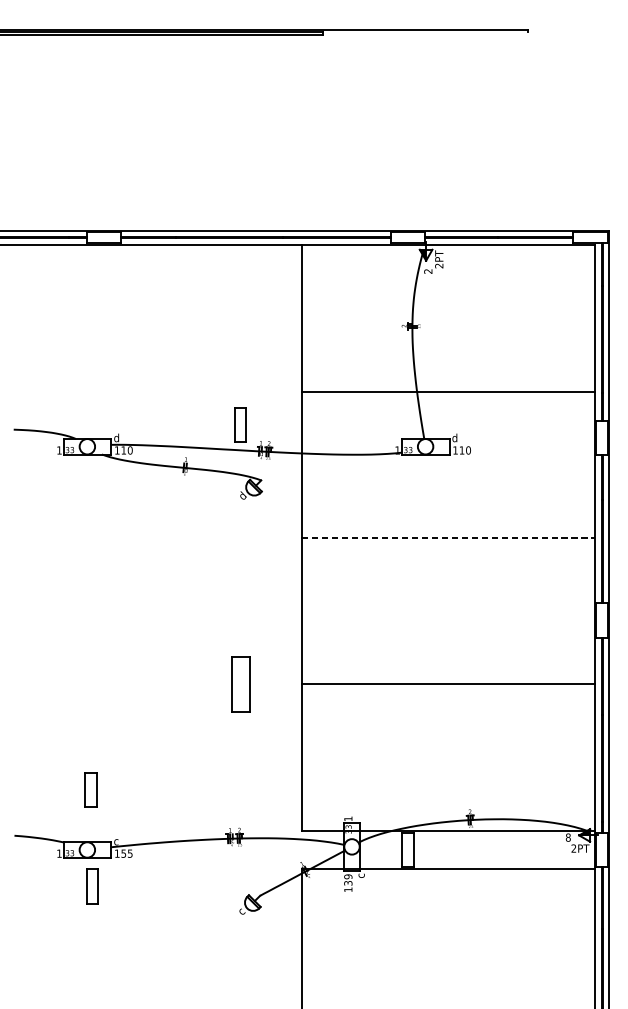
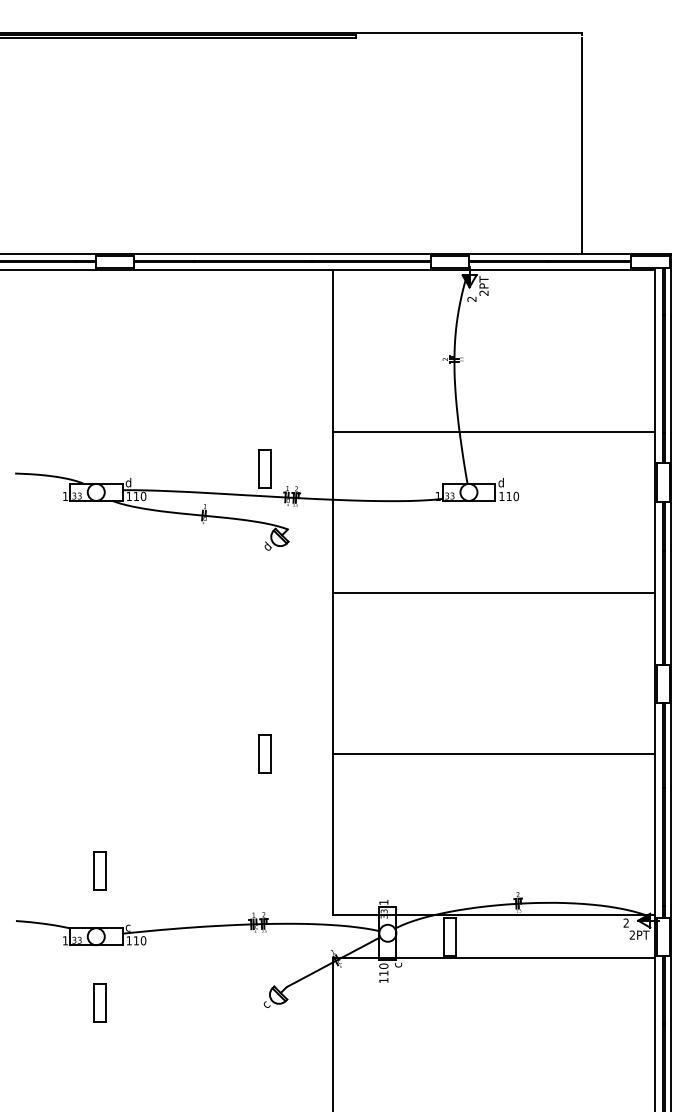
line: (528, 132) -> (582, 146), added
line: (448, 537) -> (494, 592), dashed -> solid
part: (240, 683) -> (264, 753), size x0.62
text: (567, 837) -> (625, 922), 8 -> 2
text: (126, 853) -> (139, 940), 155 -> 110
text: (348, 879) -> (383, 969), 139 -> 110
part: (92, 886) -> (99, 1002), moved

